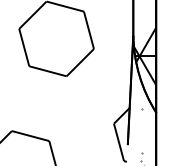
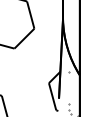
hatch: (144, 56) -> (71, 34), removed

